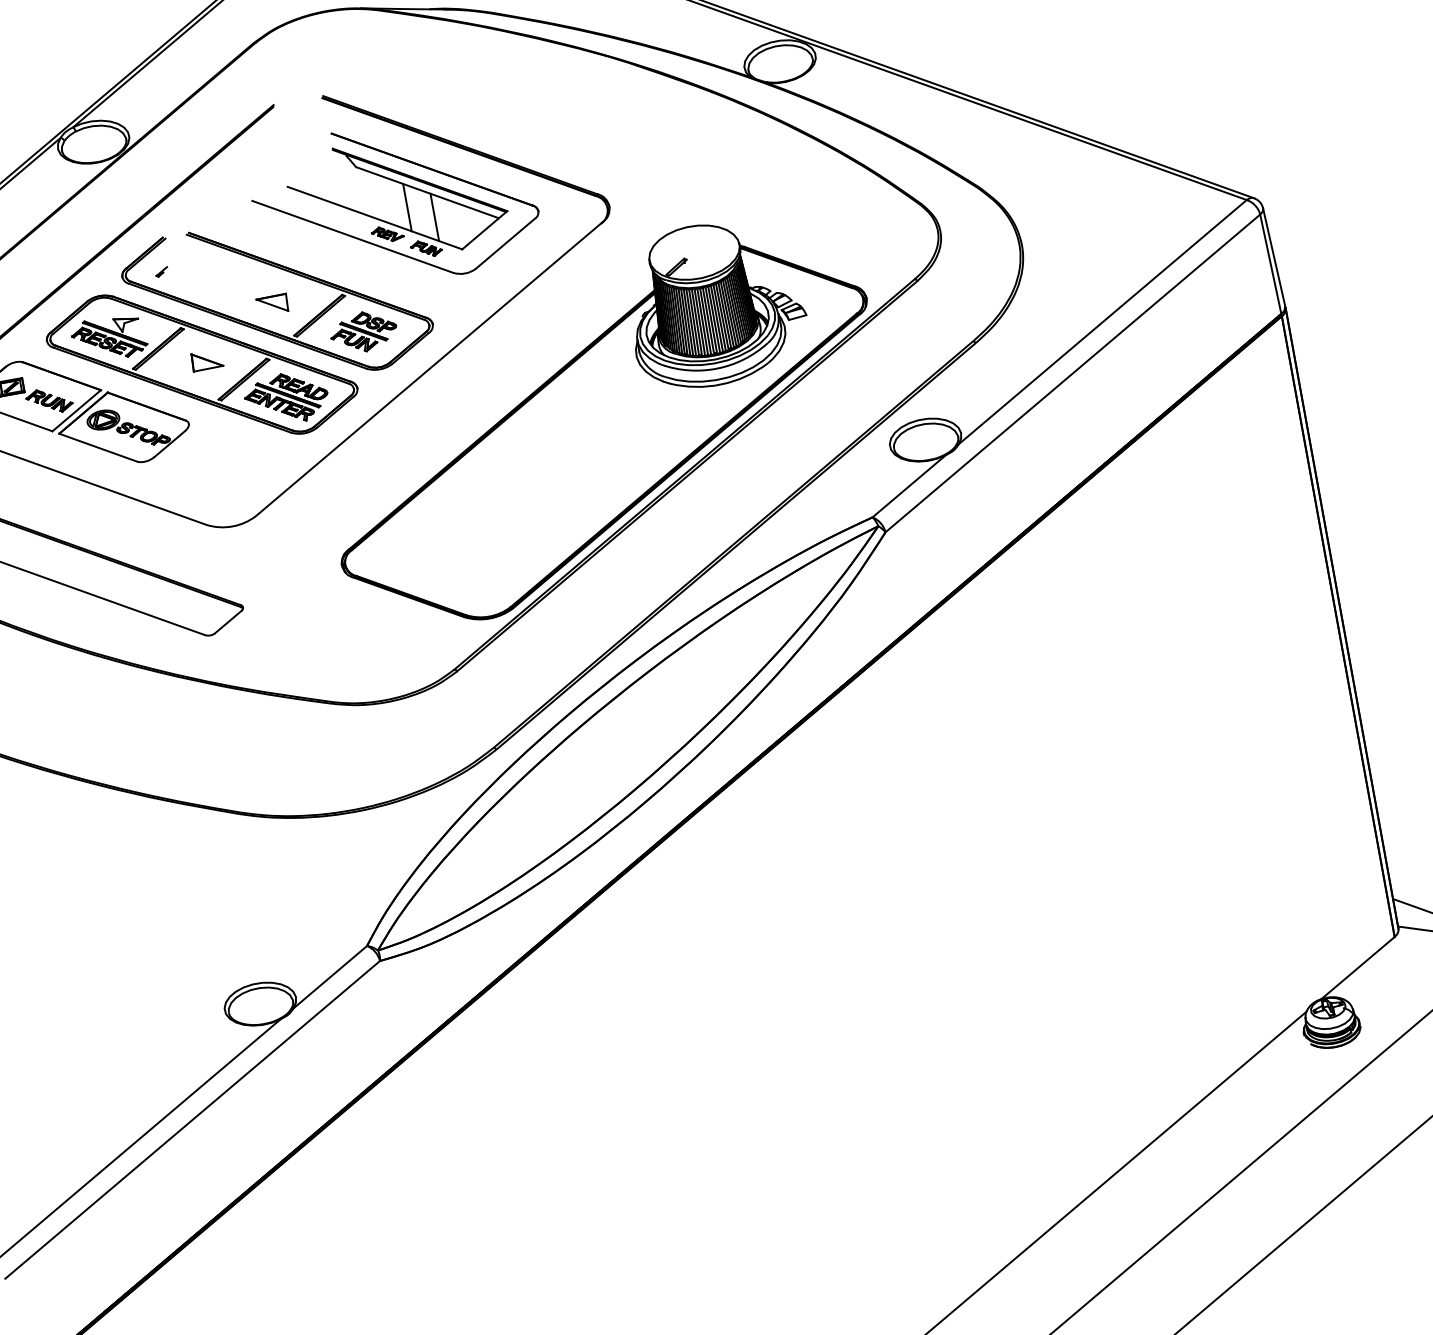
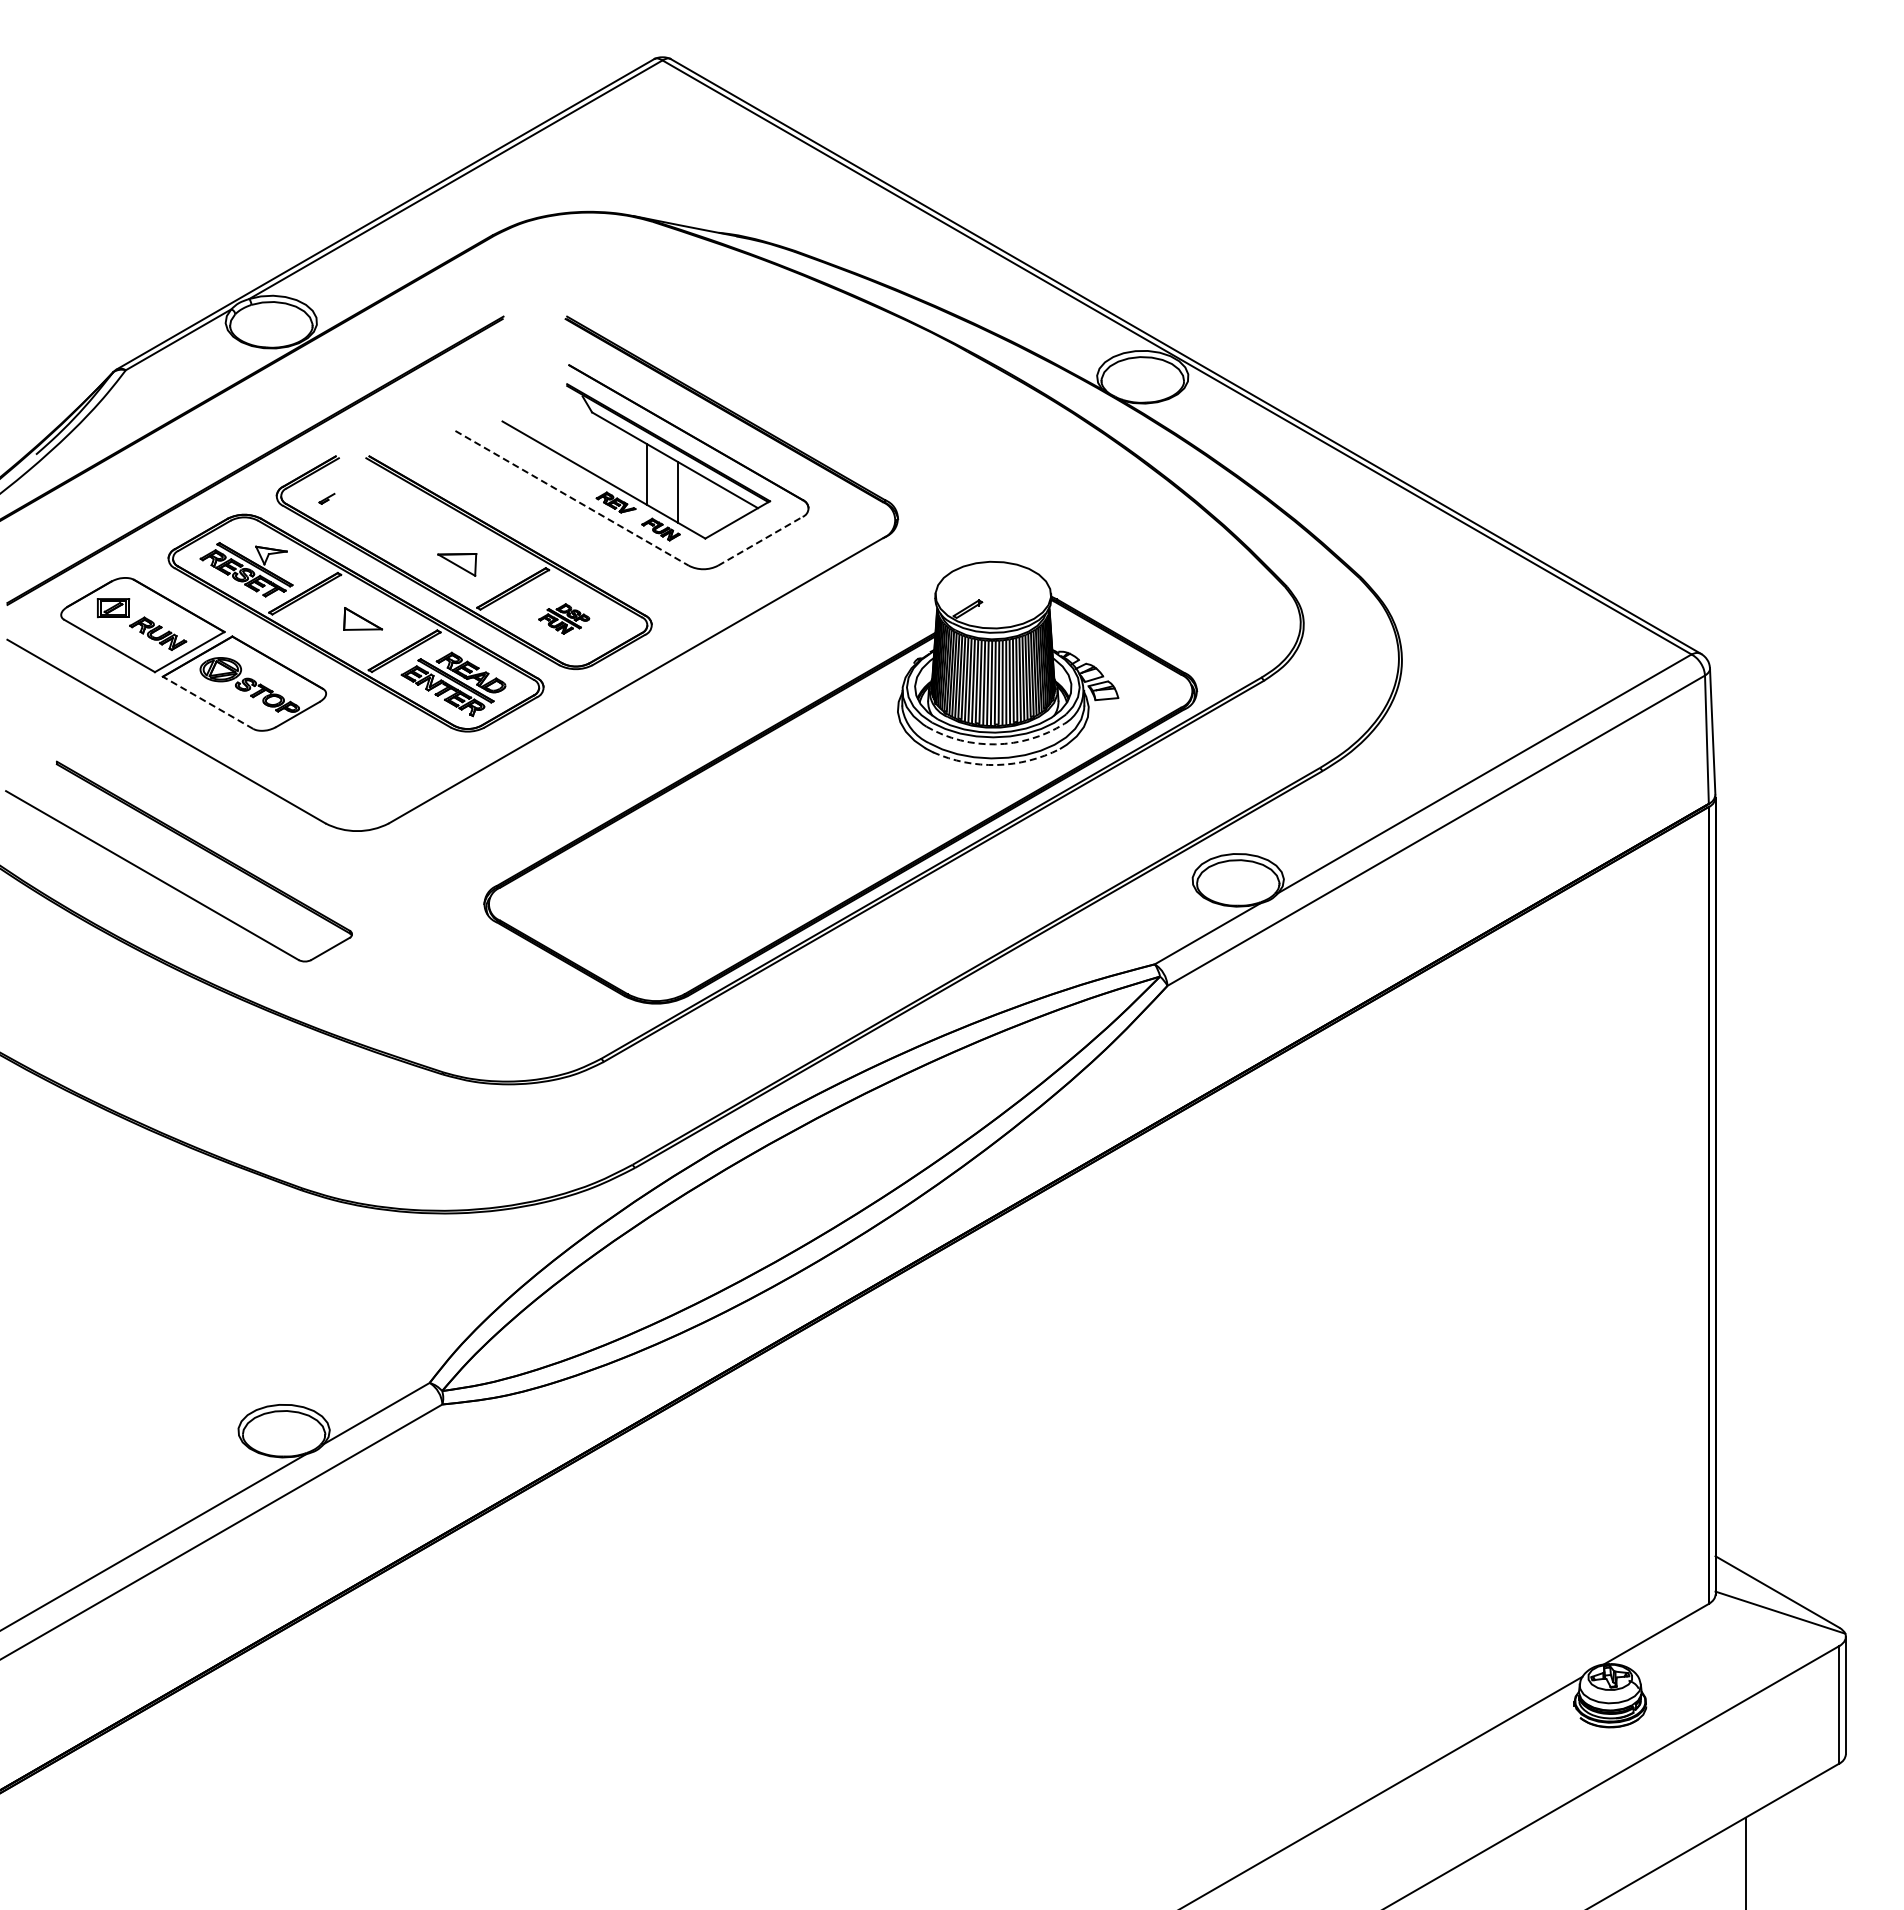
line: (353, 236) -> (572, 498), solid -> dashed
line: (505, 243) -> (760, 541), solid -> dashed
part: (363, 331) -> (563, 618), size x0.6
arc: (717, 368) -> (995, 744), solid -> dashed
arc: (721, 384) -> (996, 765), solid -> dashed
line: (97, 447) -> (207, 702), solid -> dashed

